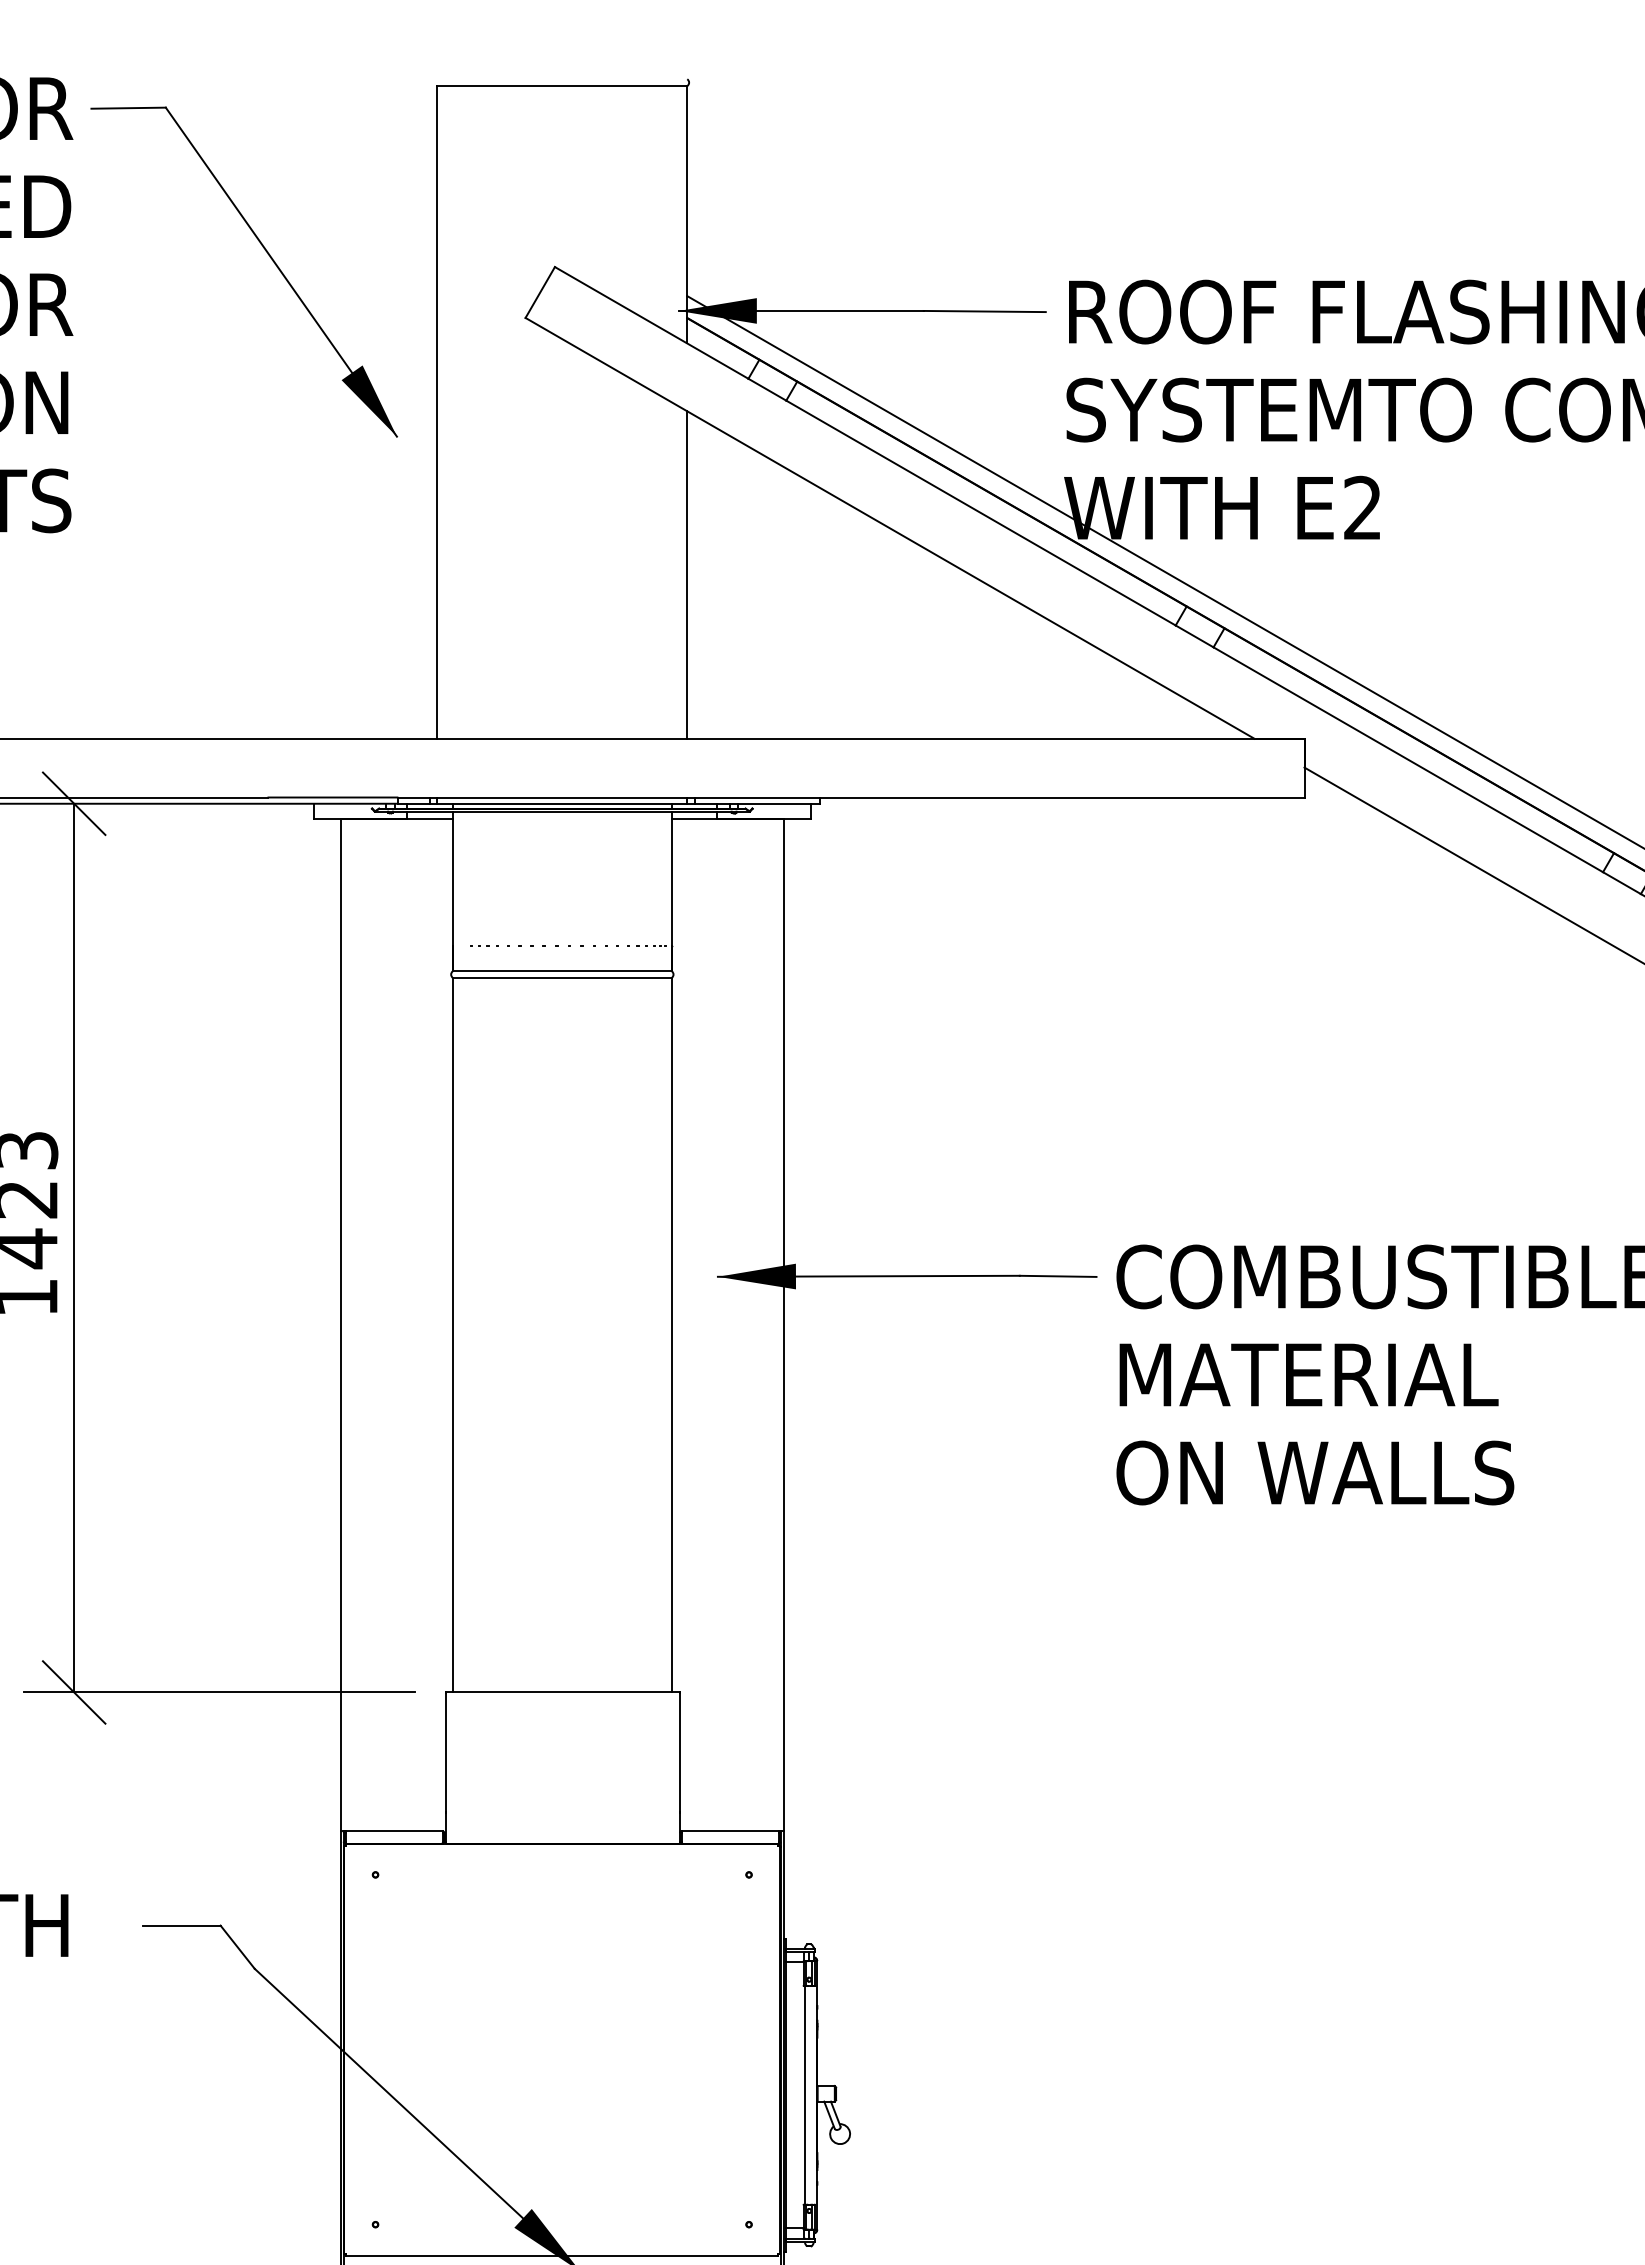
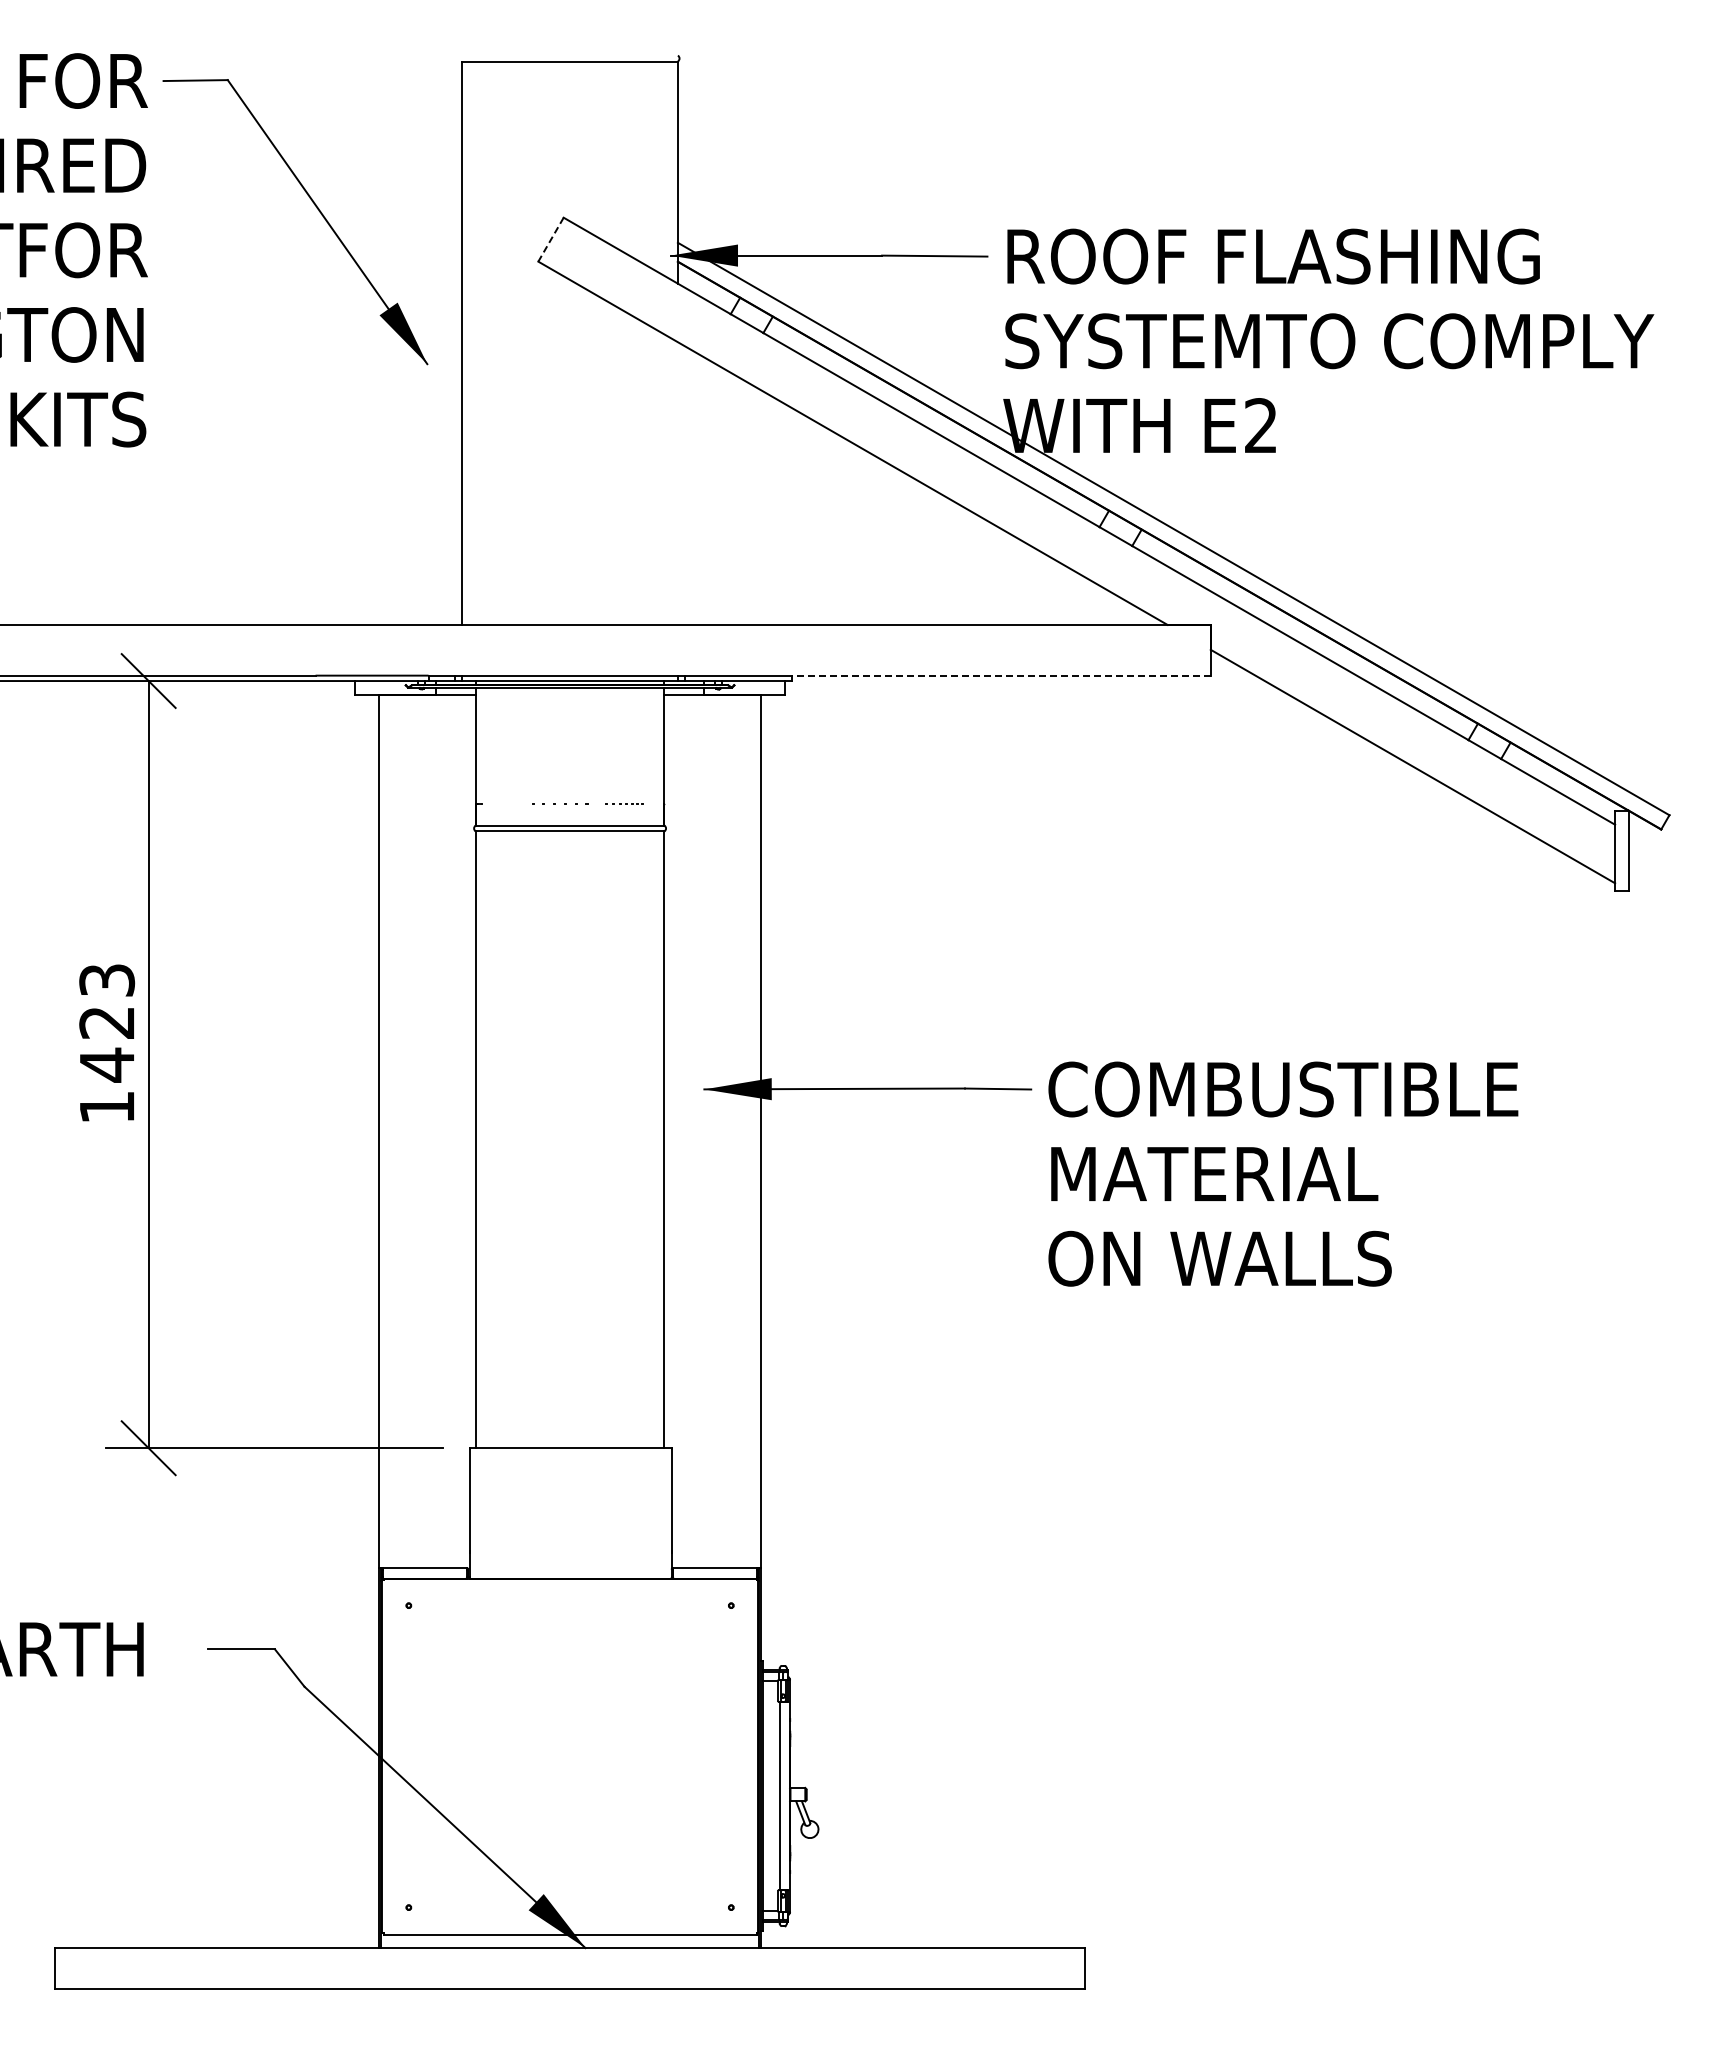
line: (539, 293) -> (550, 240), solid -> dashed
line: (686, 574) -> (677, 483), removed
line: (1062, 797) -> (1001, 675), solid -> dashed
part: (489, 945) -> (507, 803), removed
part: (626, 945) -> (625, 803), size x0.7

